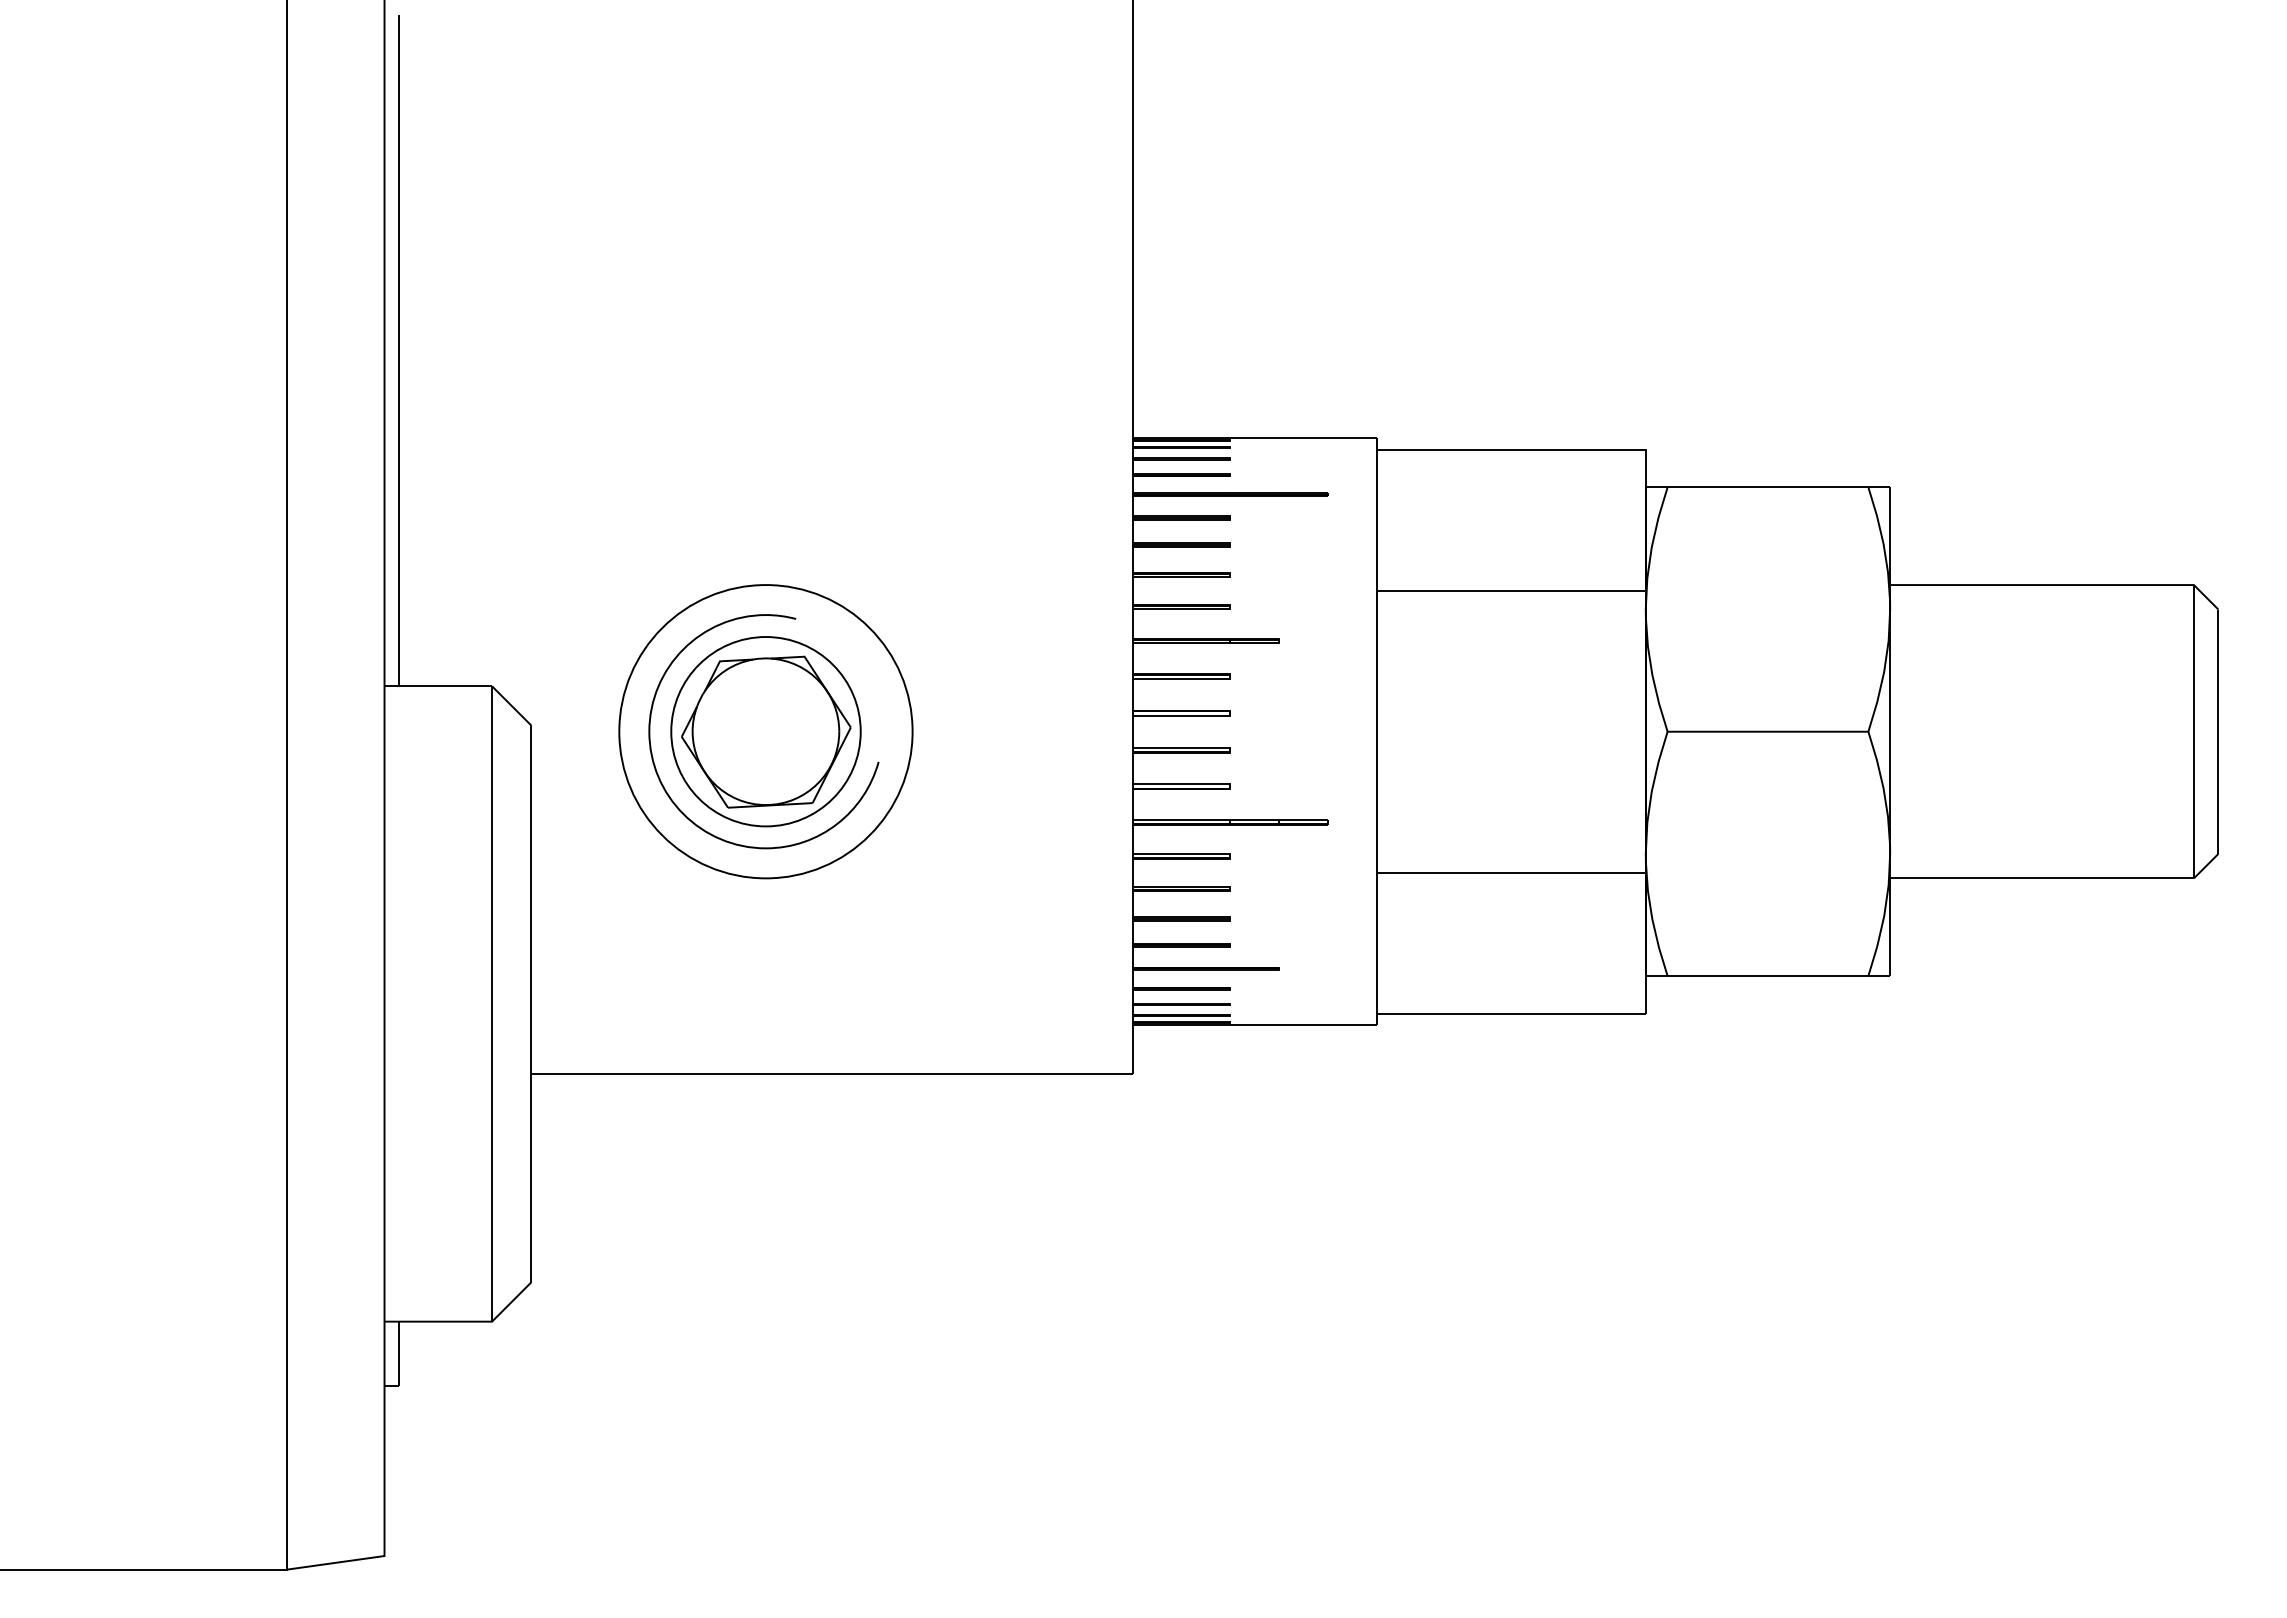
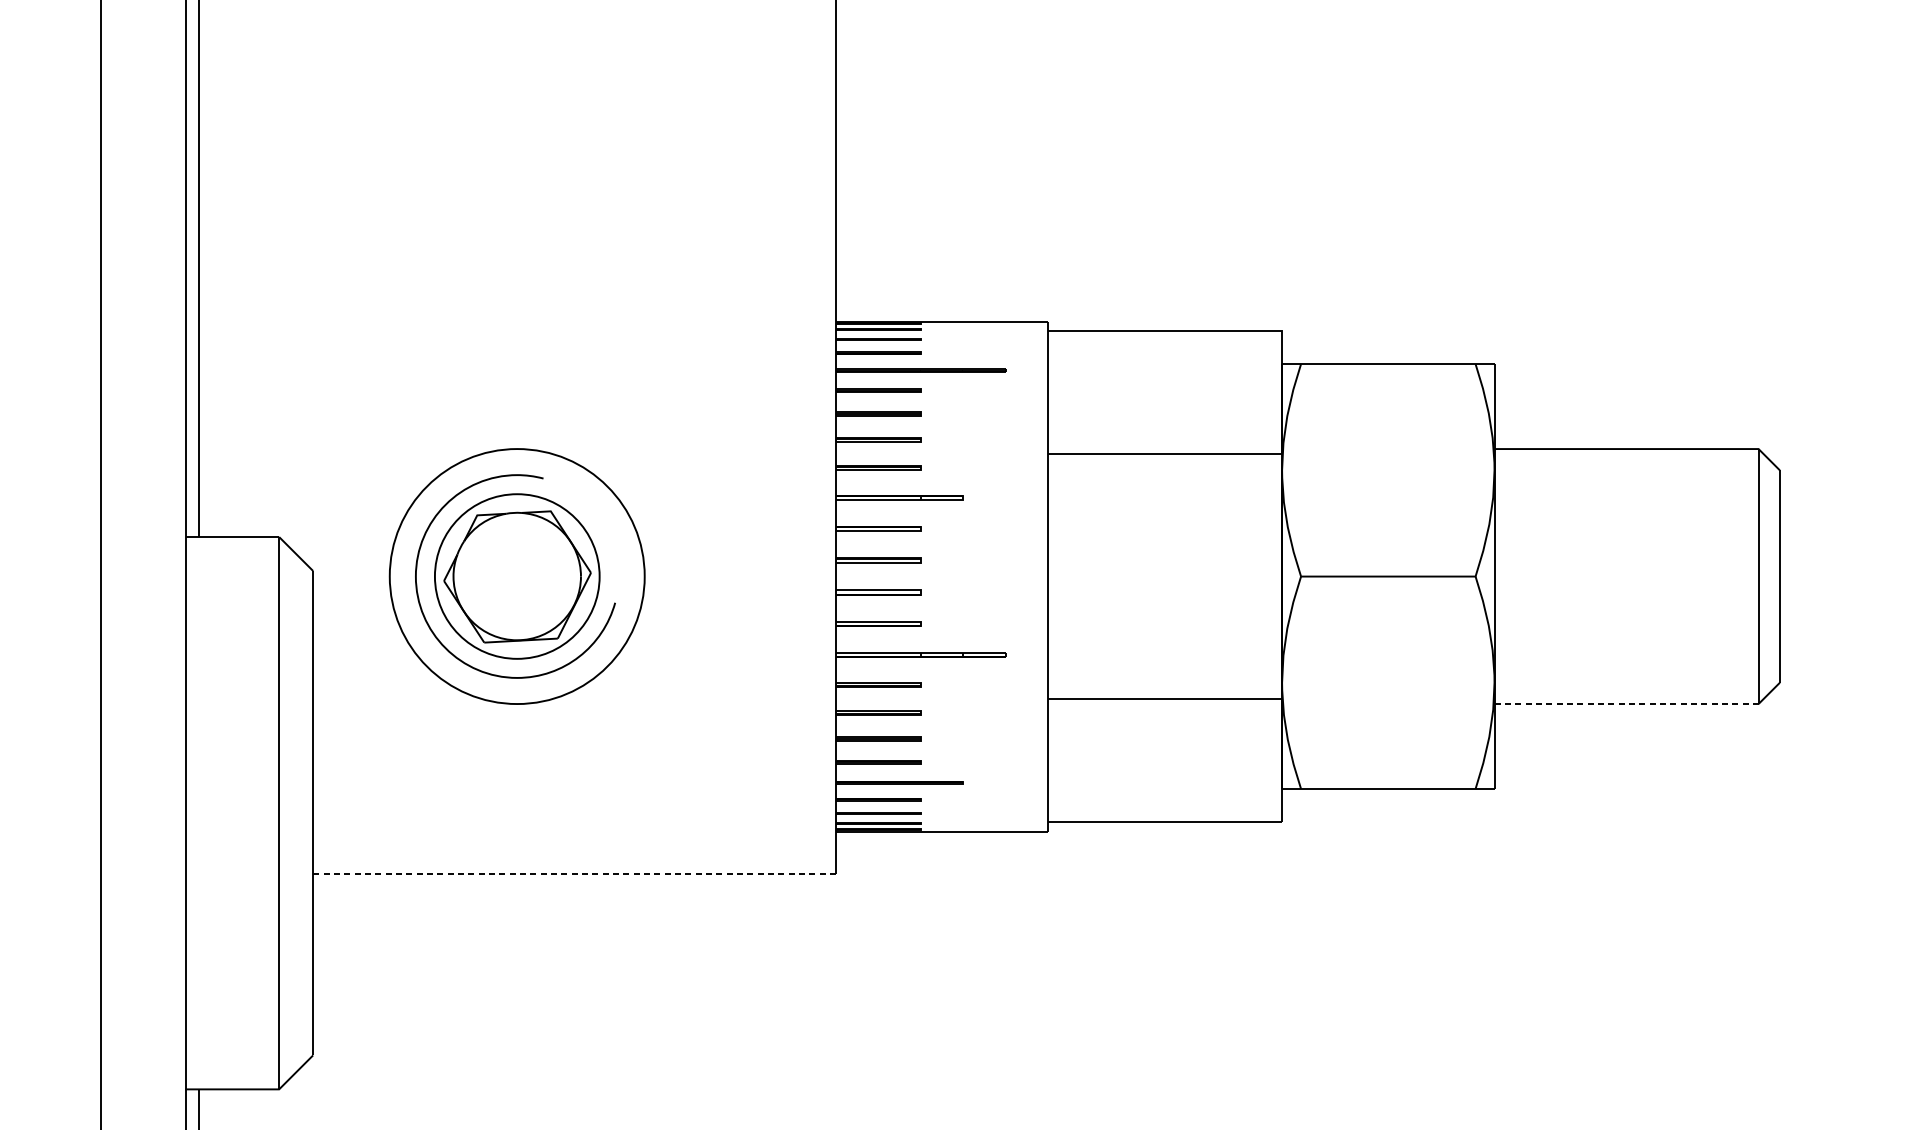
line: (2042, 878) -> (1626, 704), solid -> dashed
line: (831, 1073) -> (574, 873), solid -> dashed

